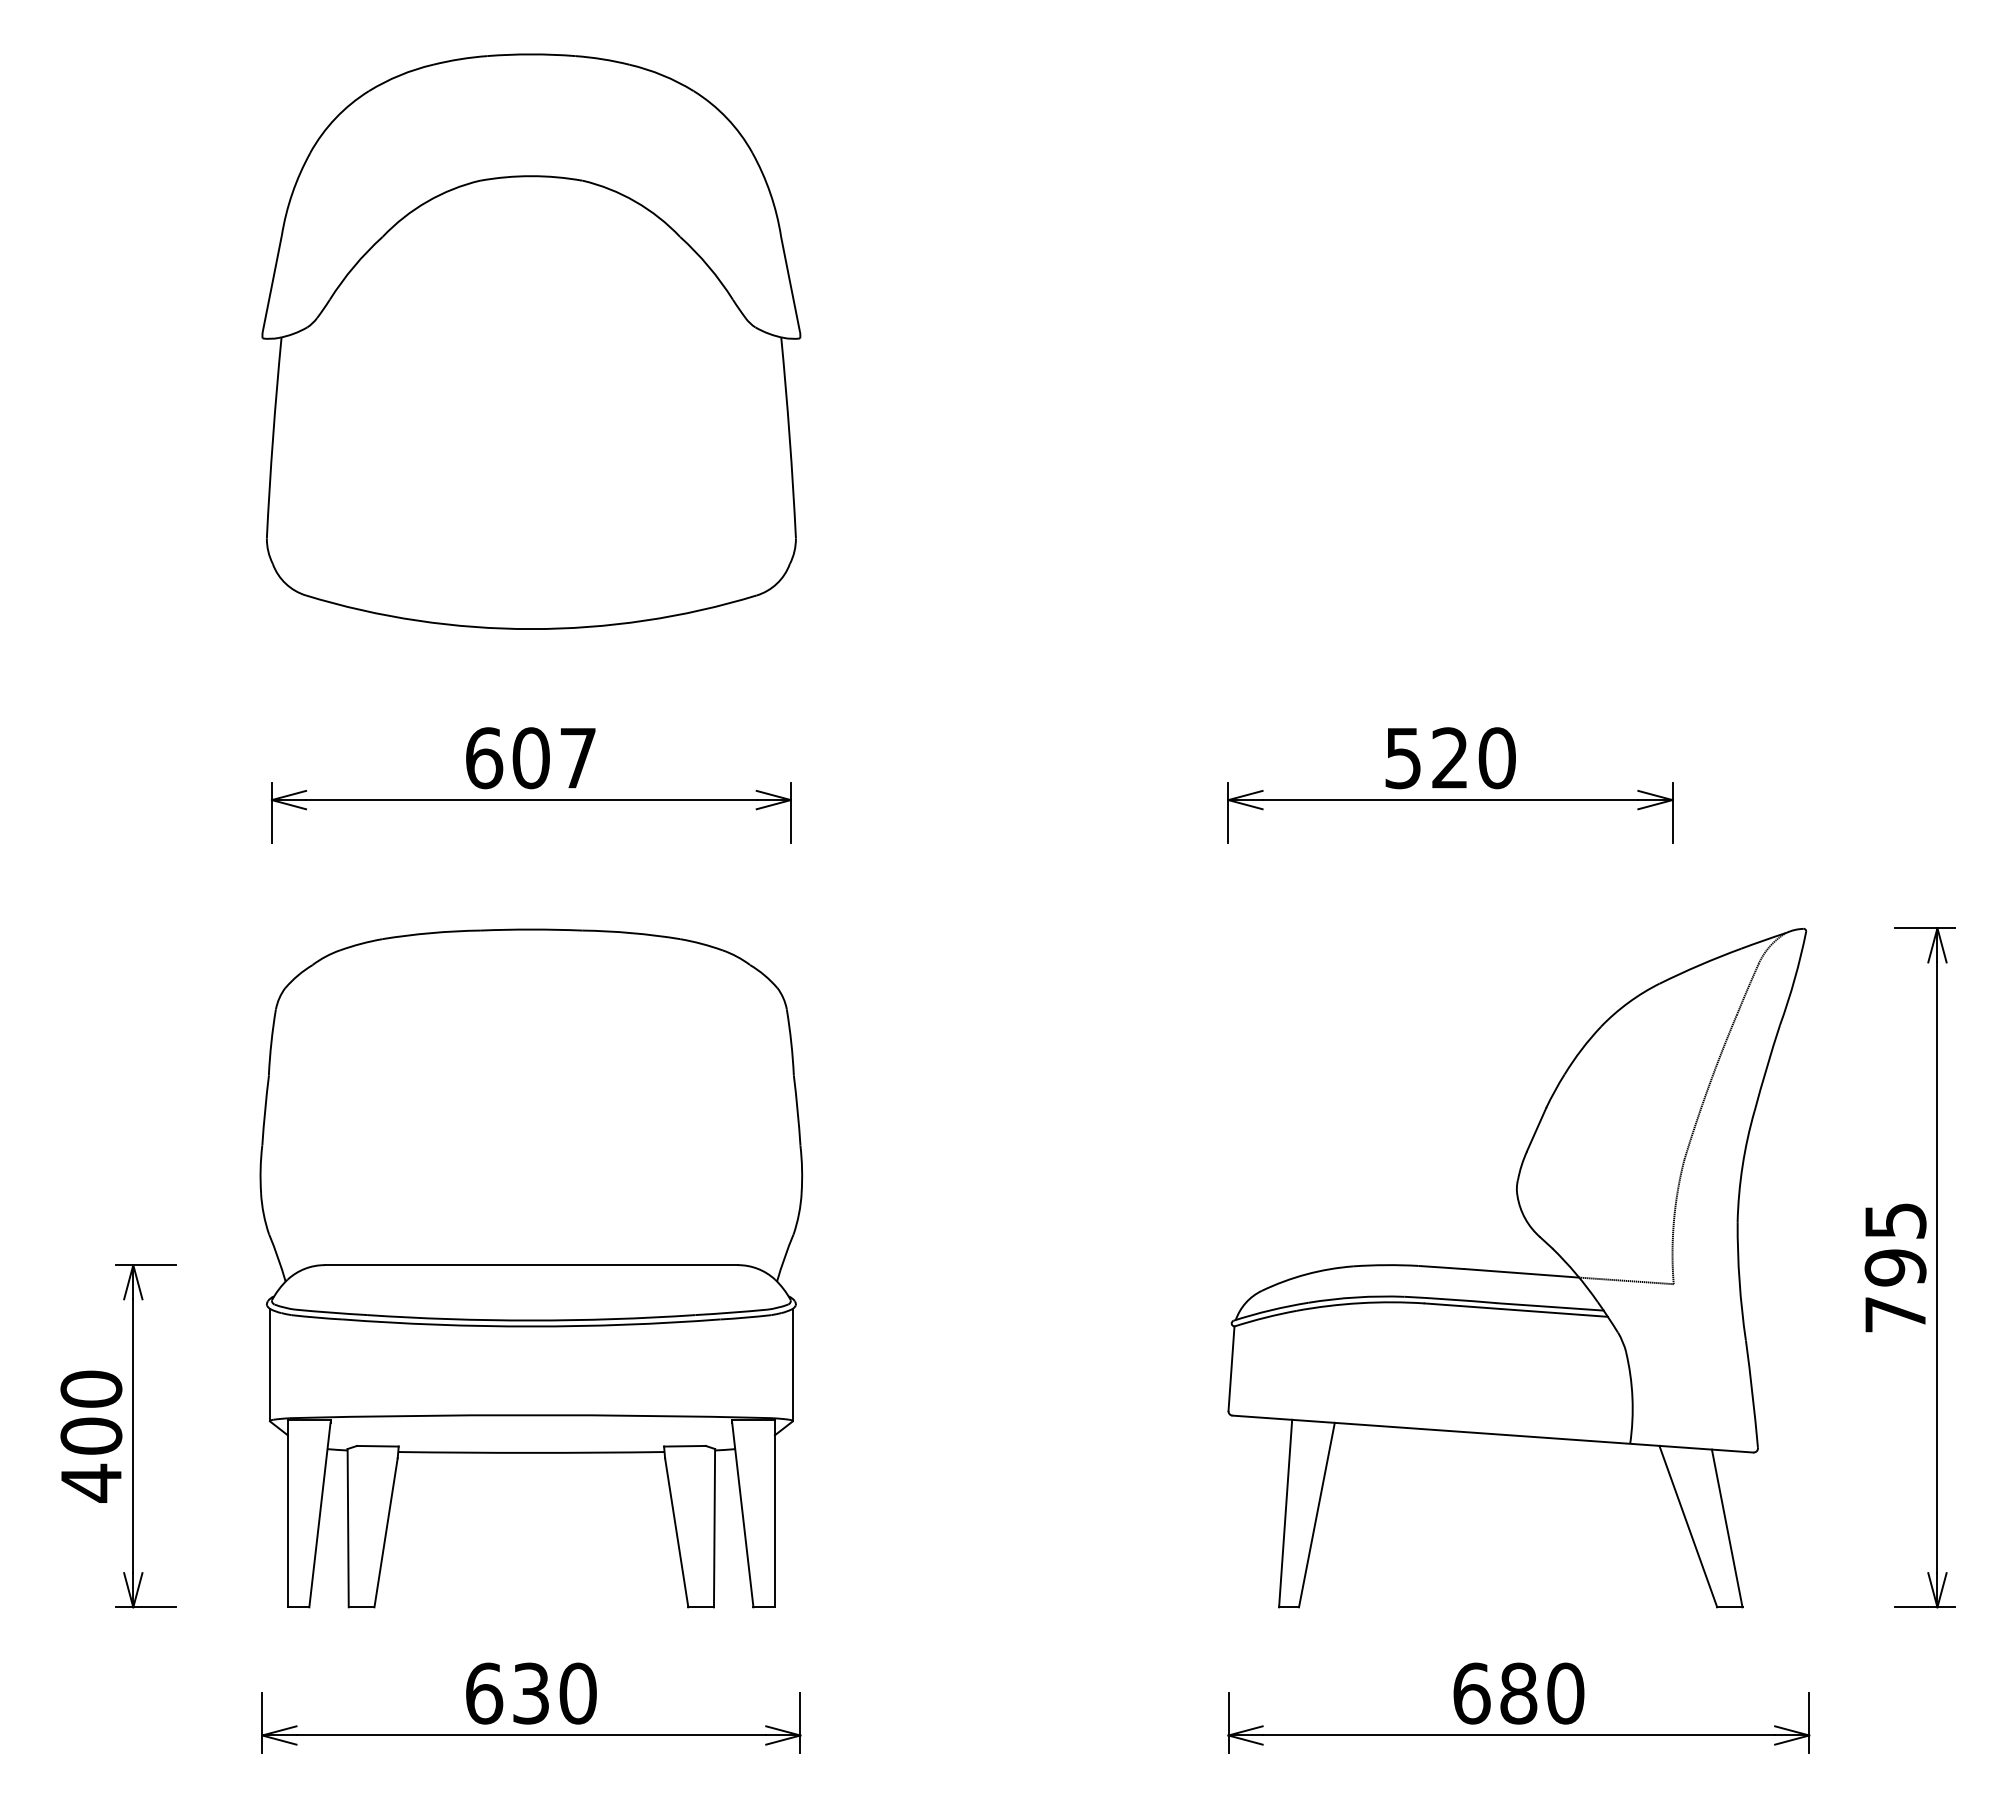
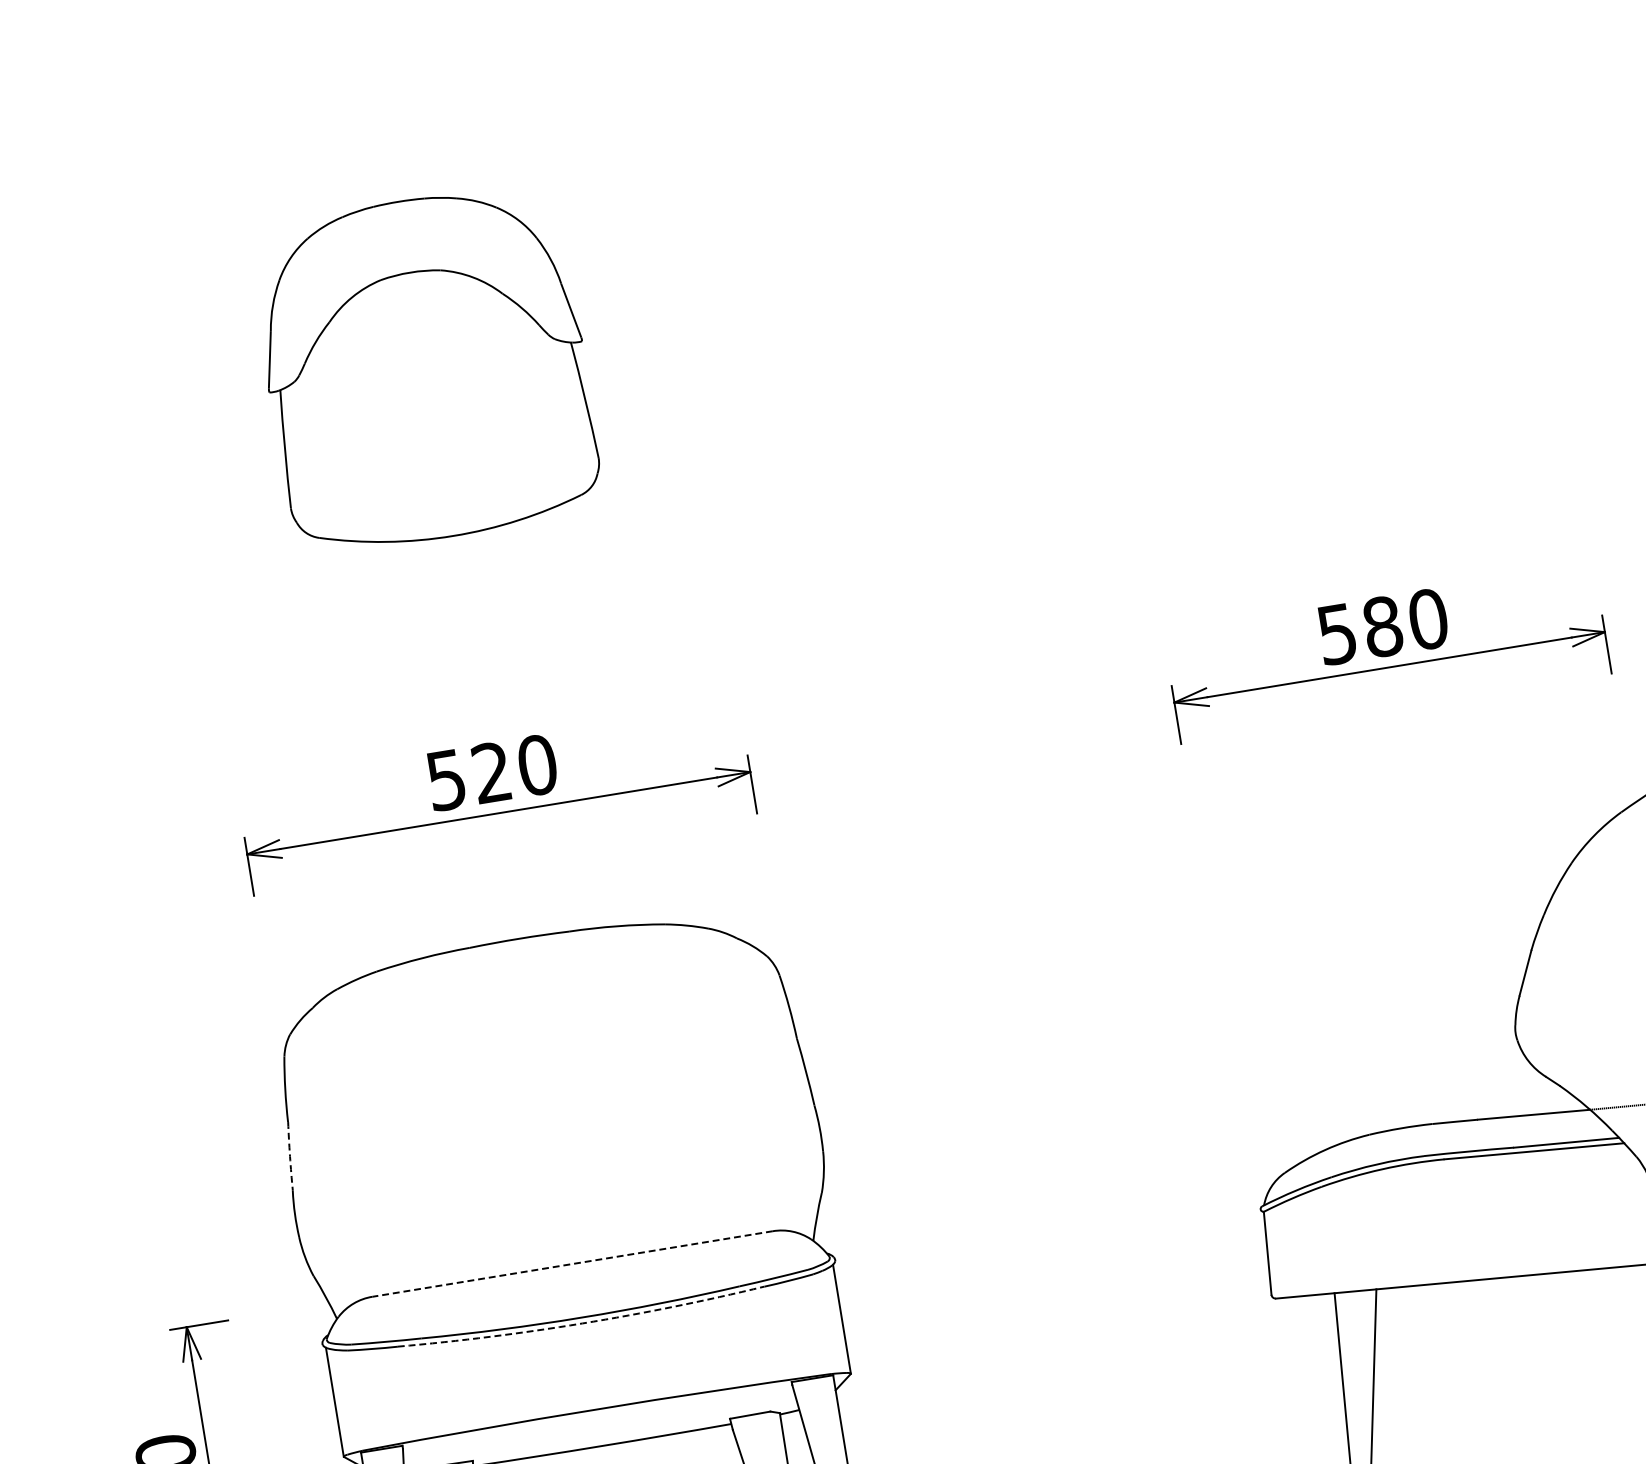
part: (531, 341) -> (426, 368), size x0.6
text: (531, 758) -> (492, 772), 607 -> 520
text: (1450, 758) -> (1383, 627), 520 -> 580
arc: (265, 1110) -> (290, 1156), solid -> dashed
line: (531, 1265) -> (572, 1264), solid -> dashed
arc: (531, 1326) -> (582, 1323), solid -> dashed

